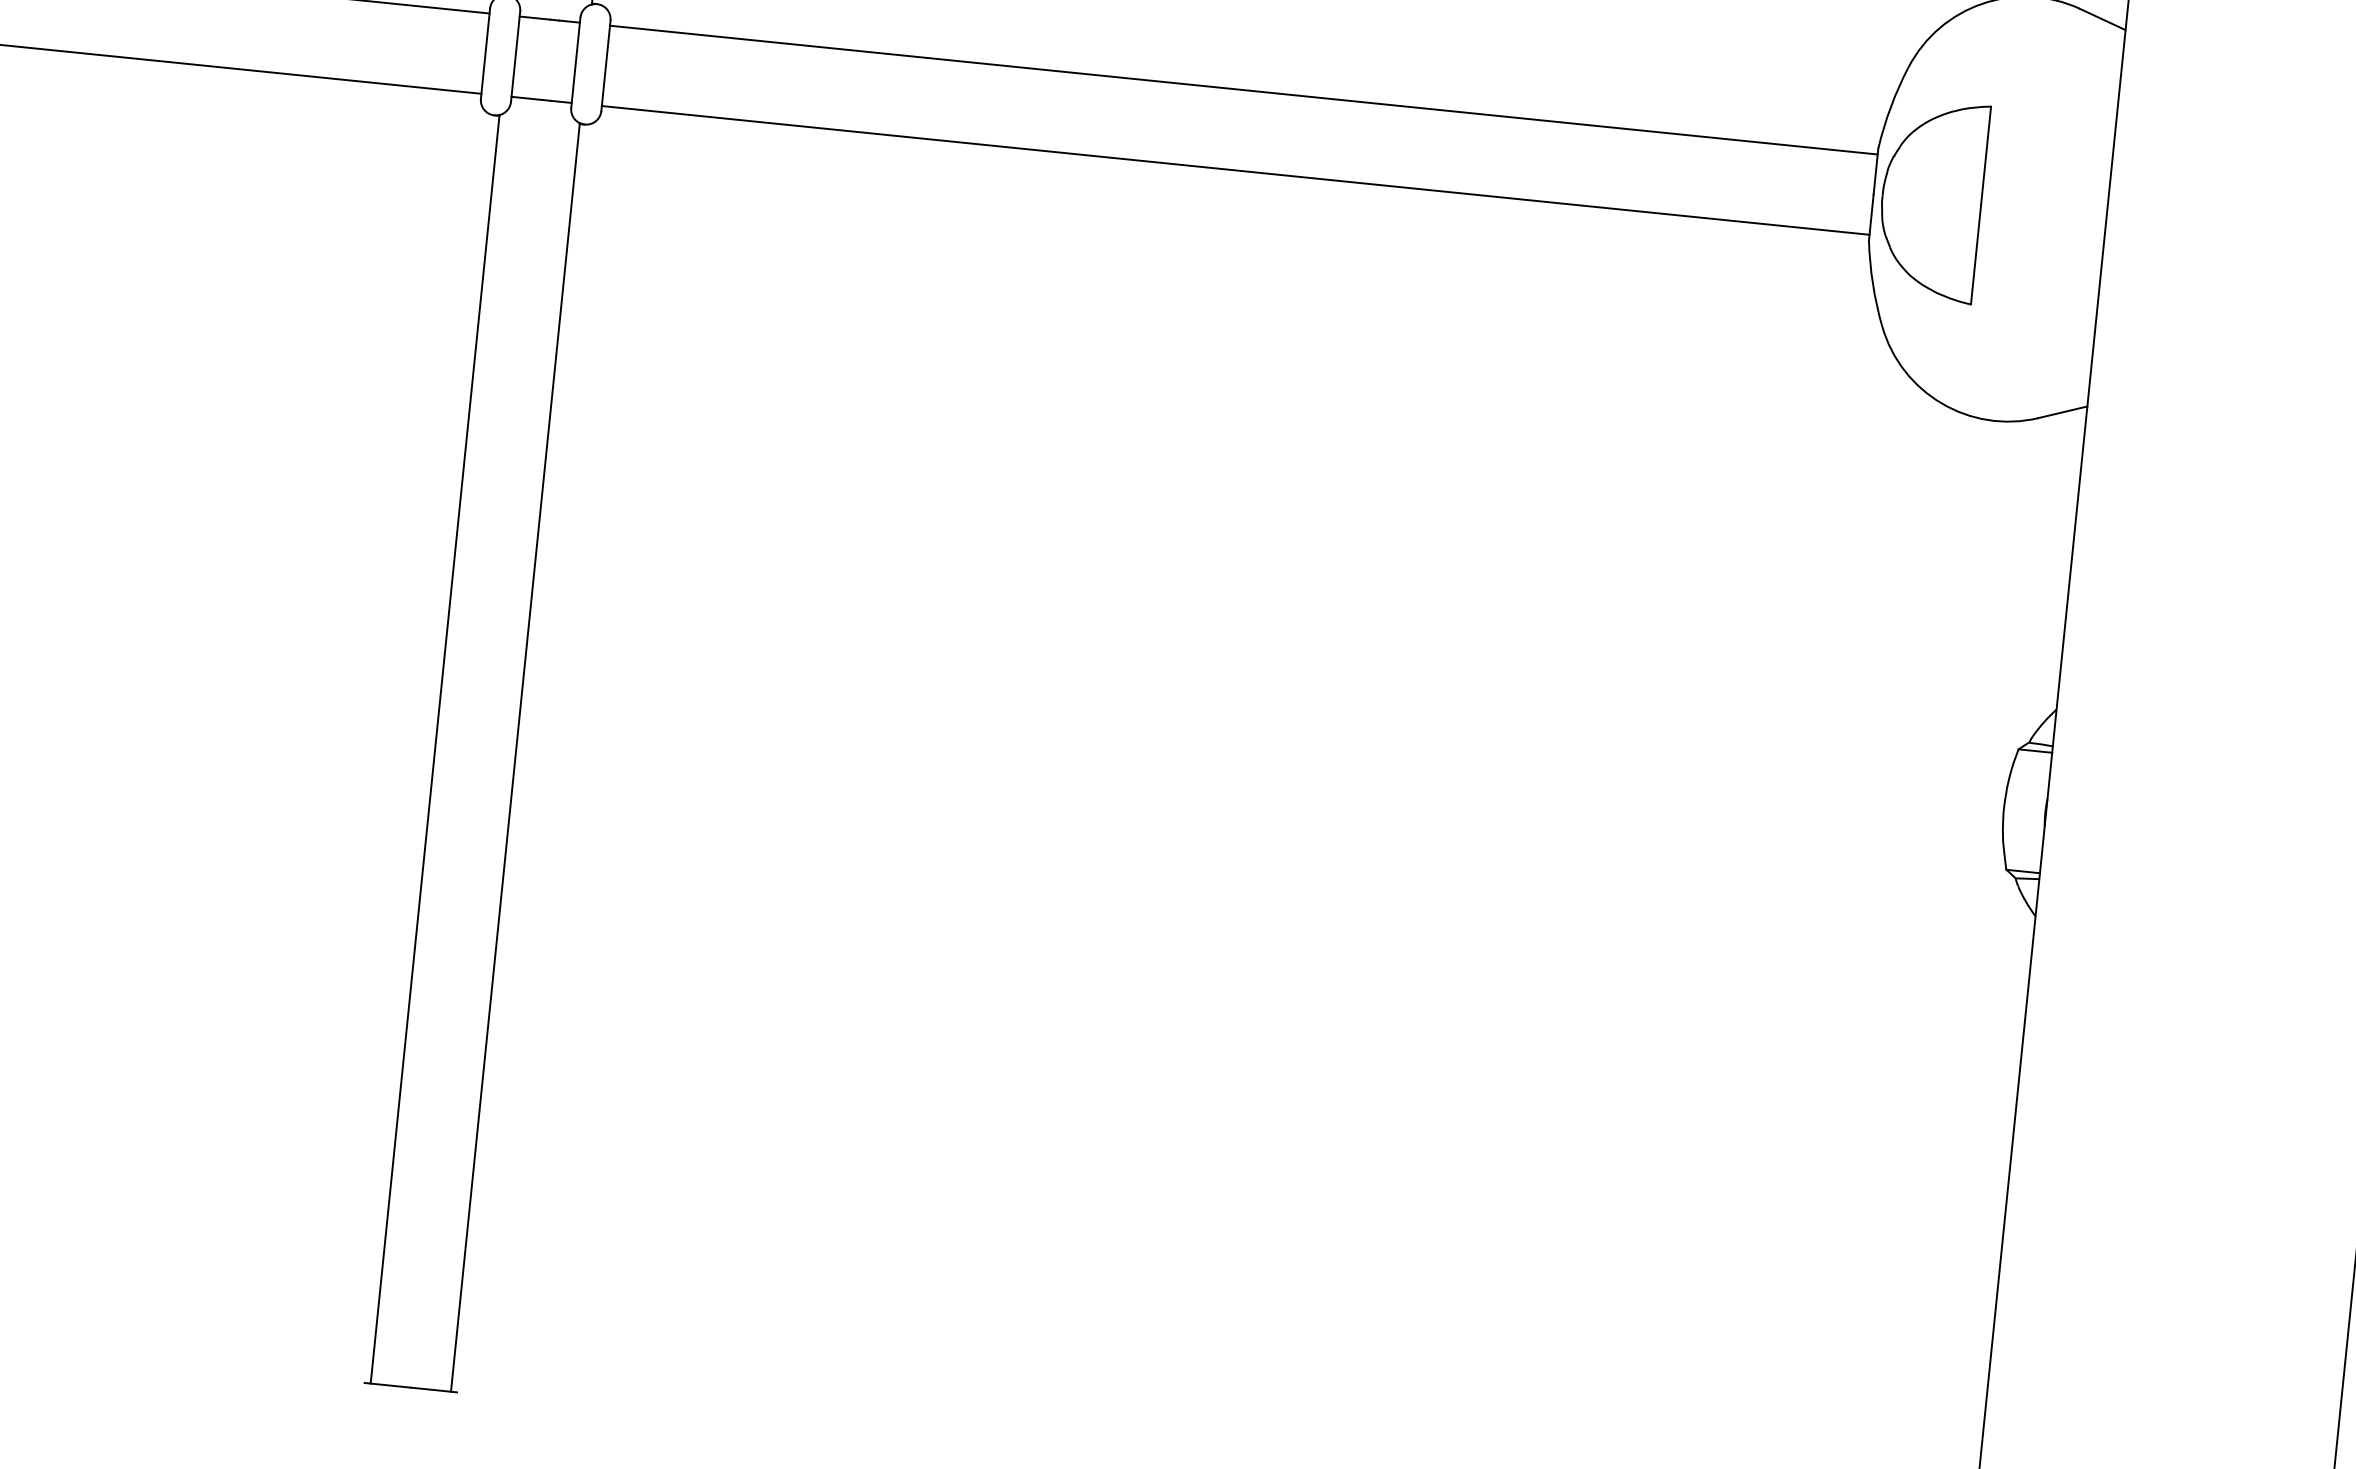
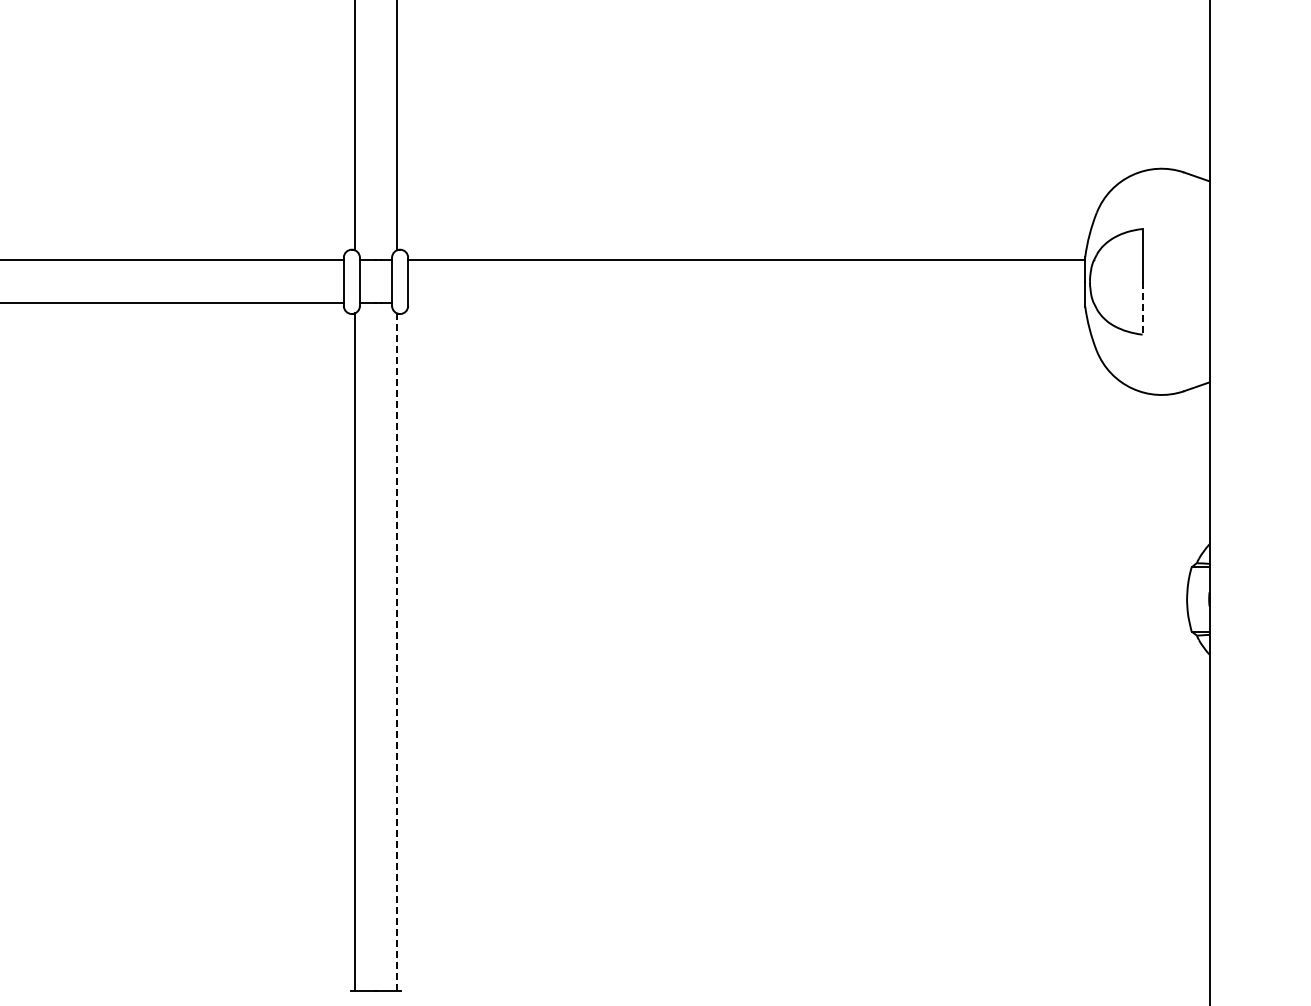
line: (1235, 170) -> (746, 303), removed
line: (1975, 255) -> (1142, 308), solid -> dashed
line: (515, 757) -> (397, 652), solid -> dashed

